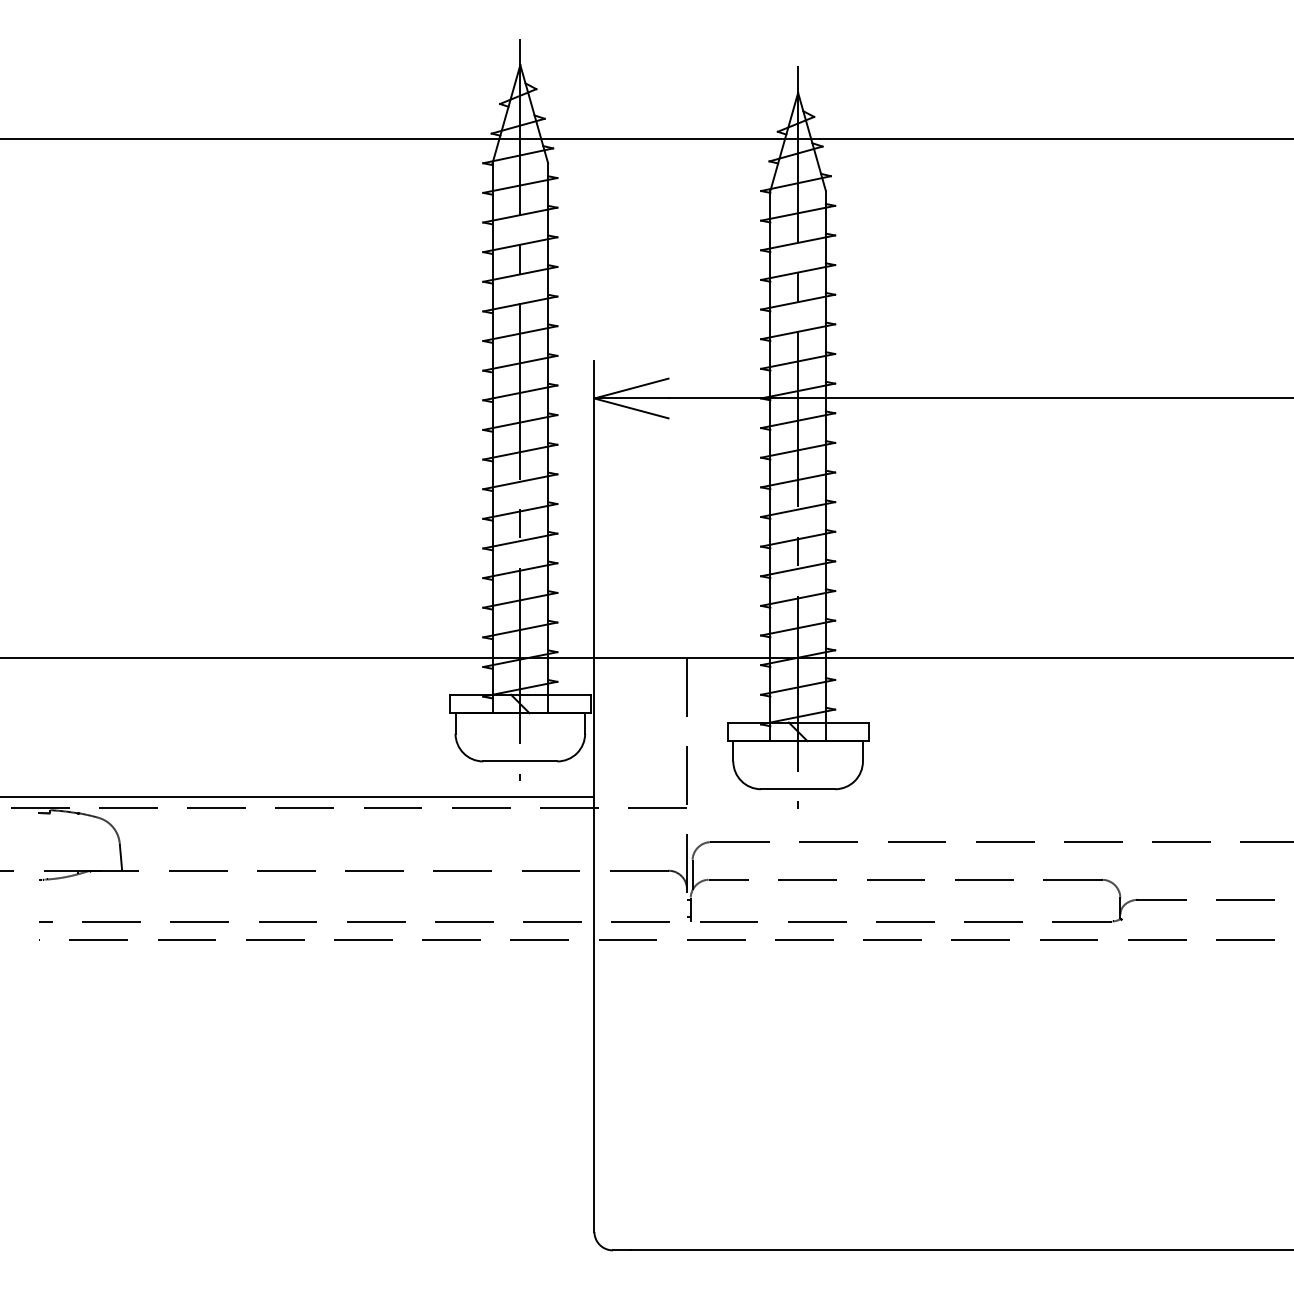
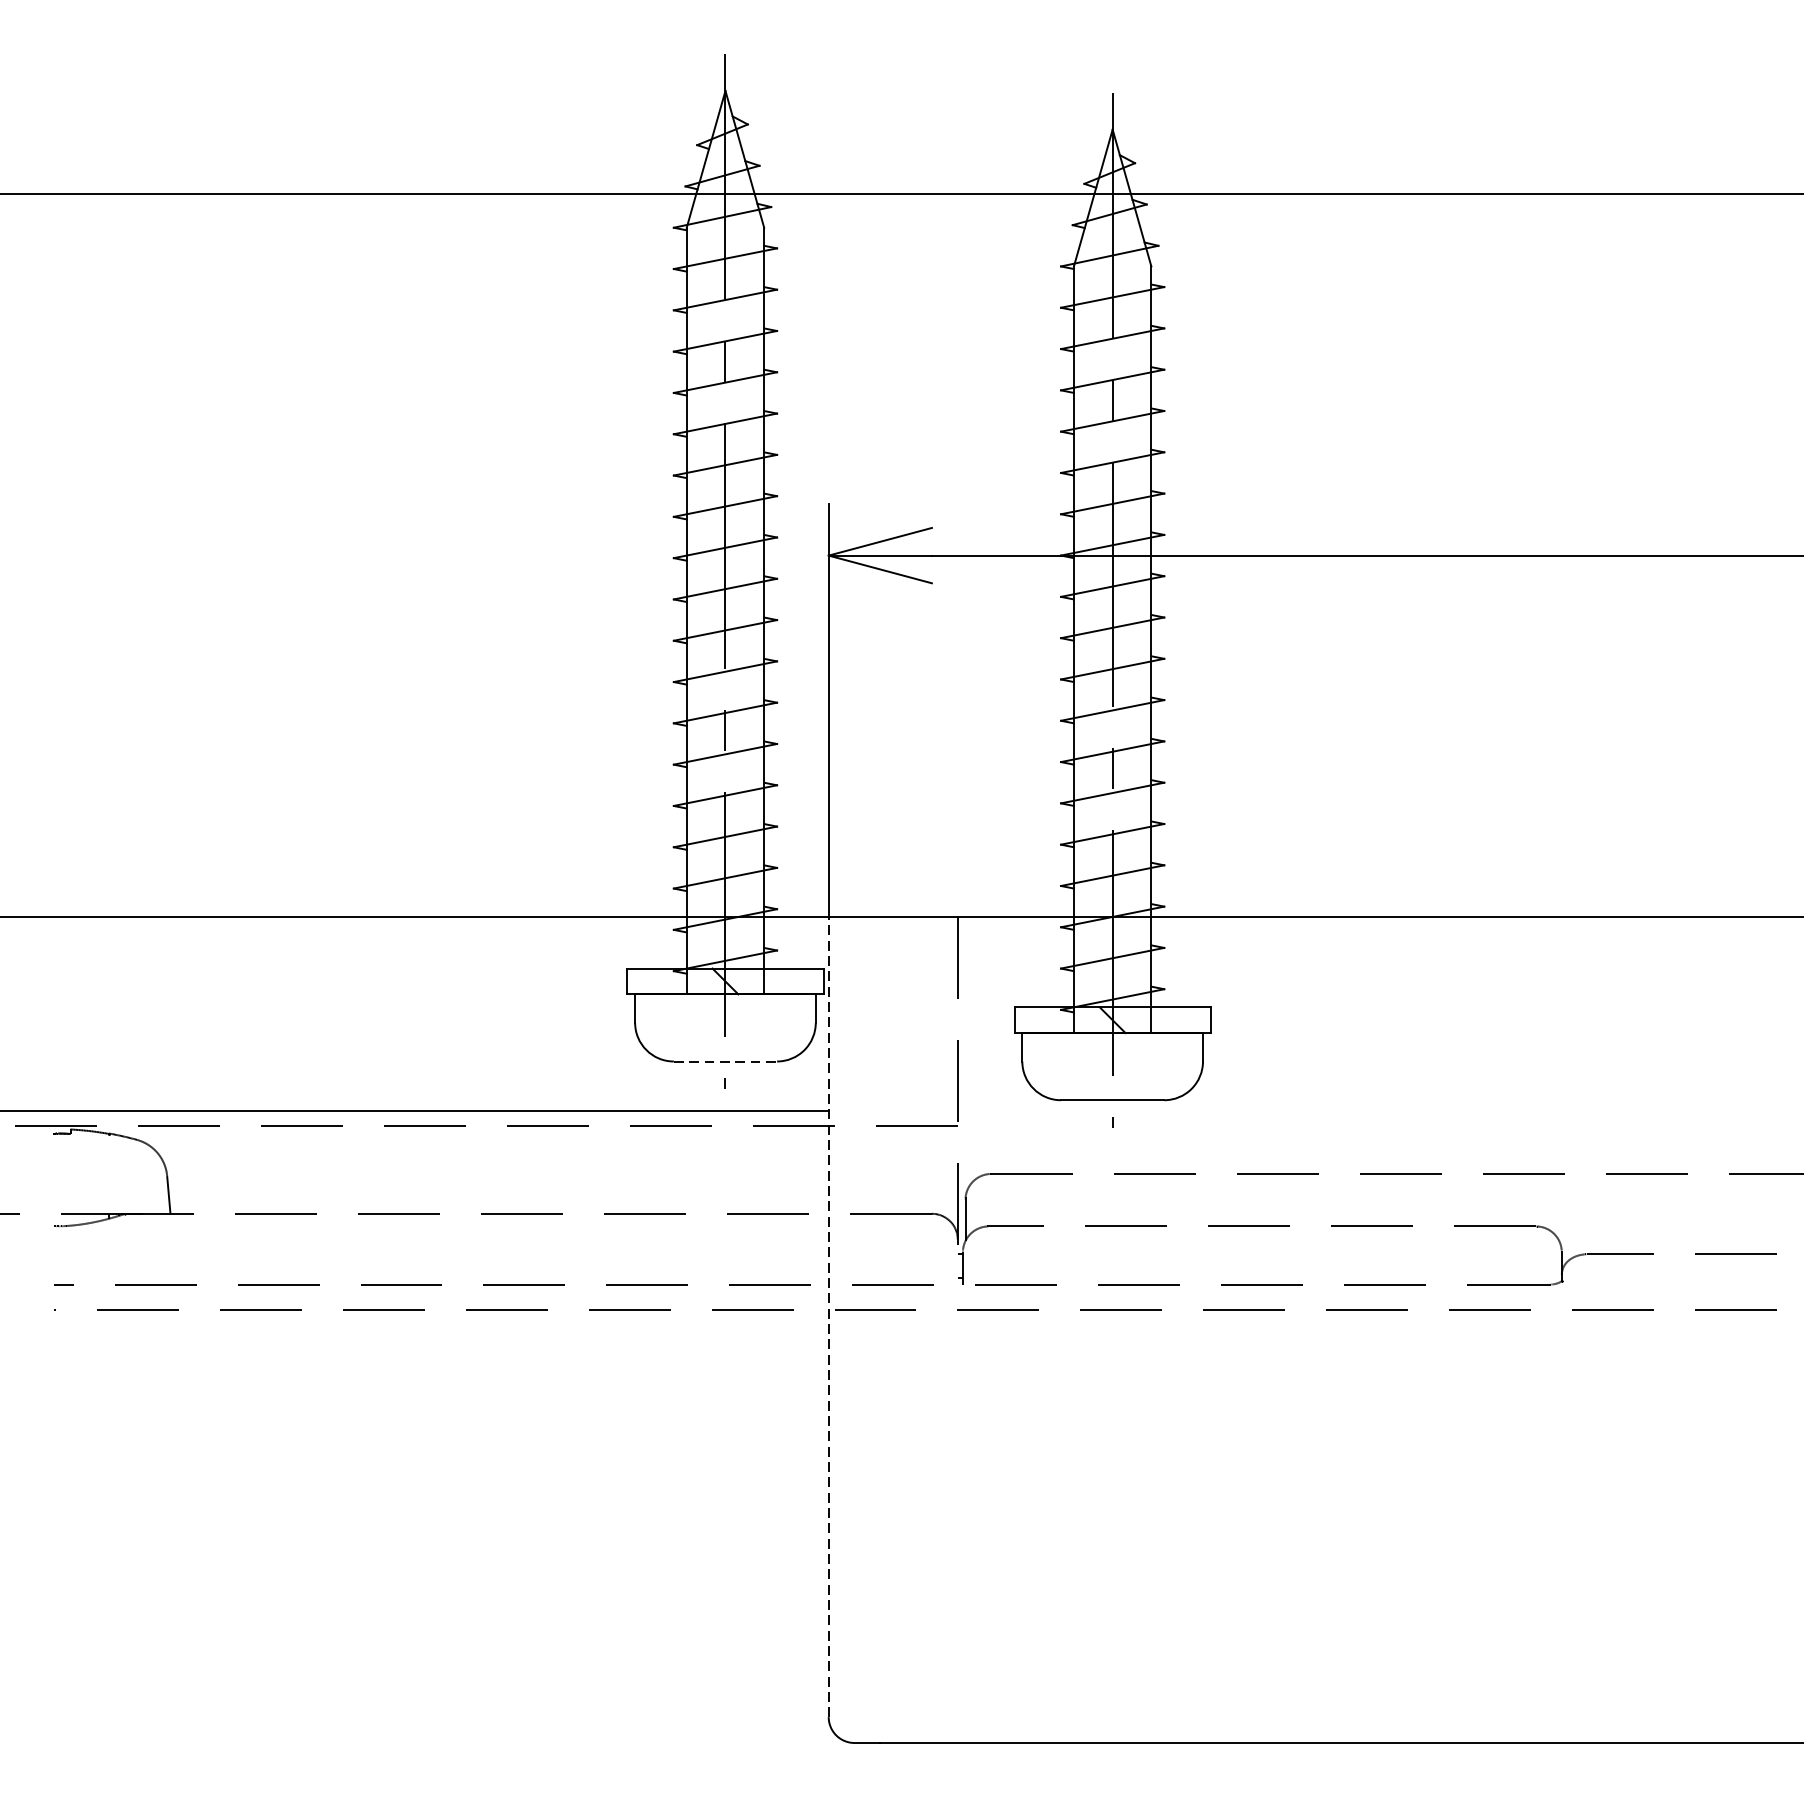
line: (520, 761) -> (725, 1061), solid -> dashed
line: (594, 944) -> (828, 1316), solid -> dashed

